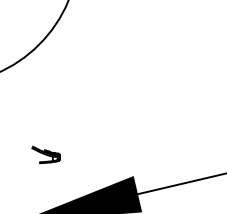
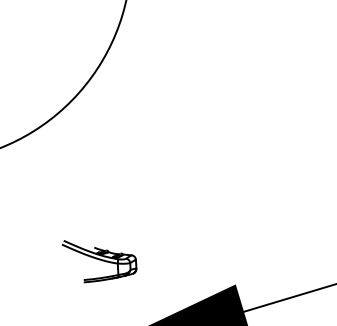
part: (45, 154) -> (99, 259), size x1.67

